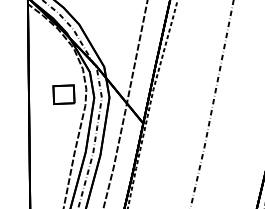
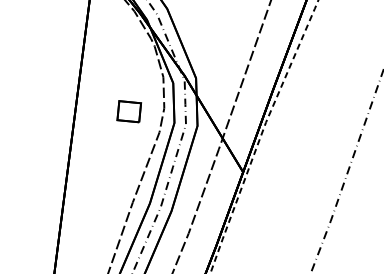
part: (63, 94) -> (128, 111), size x0.7

